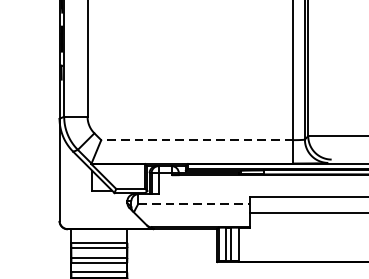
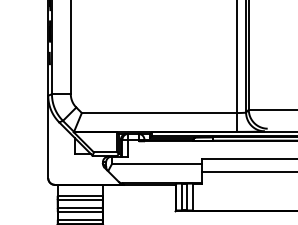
line: (196, 140) -> (158, 113), dashed -> solid
line: (195, 203) -> (157, 164), dashed -> solid

